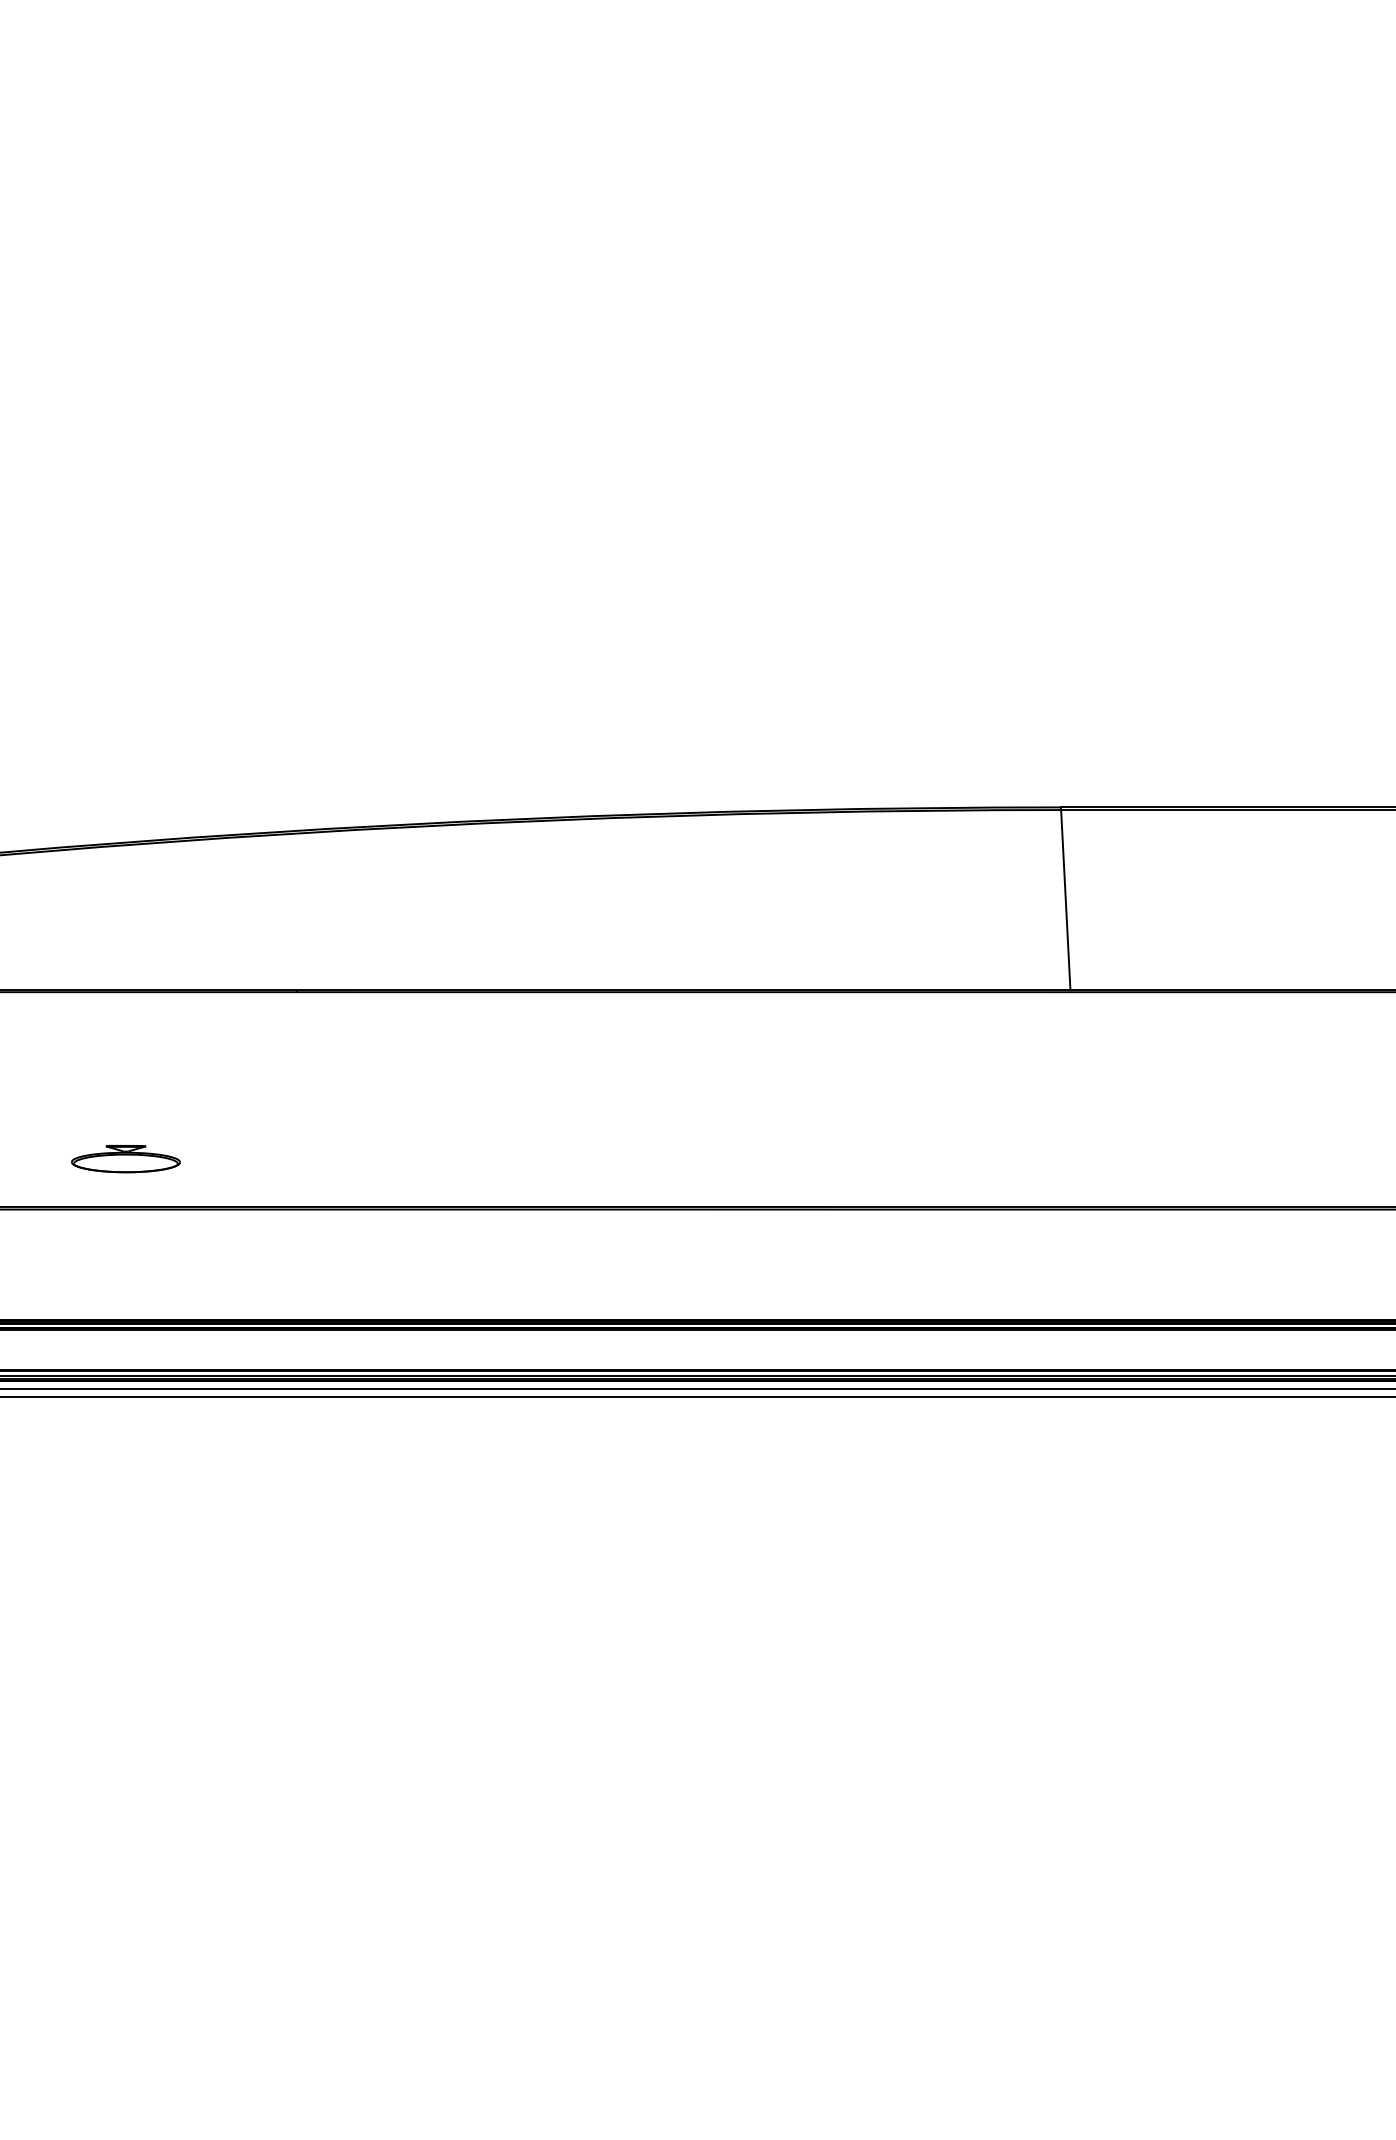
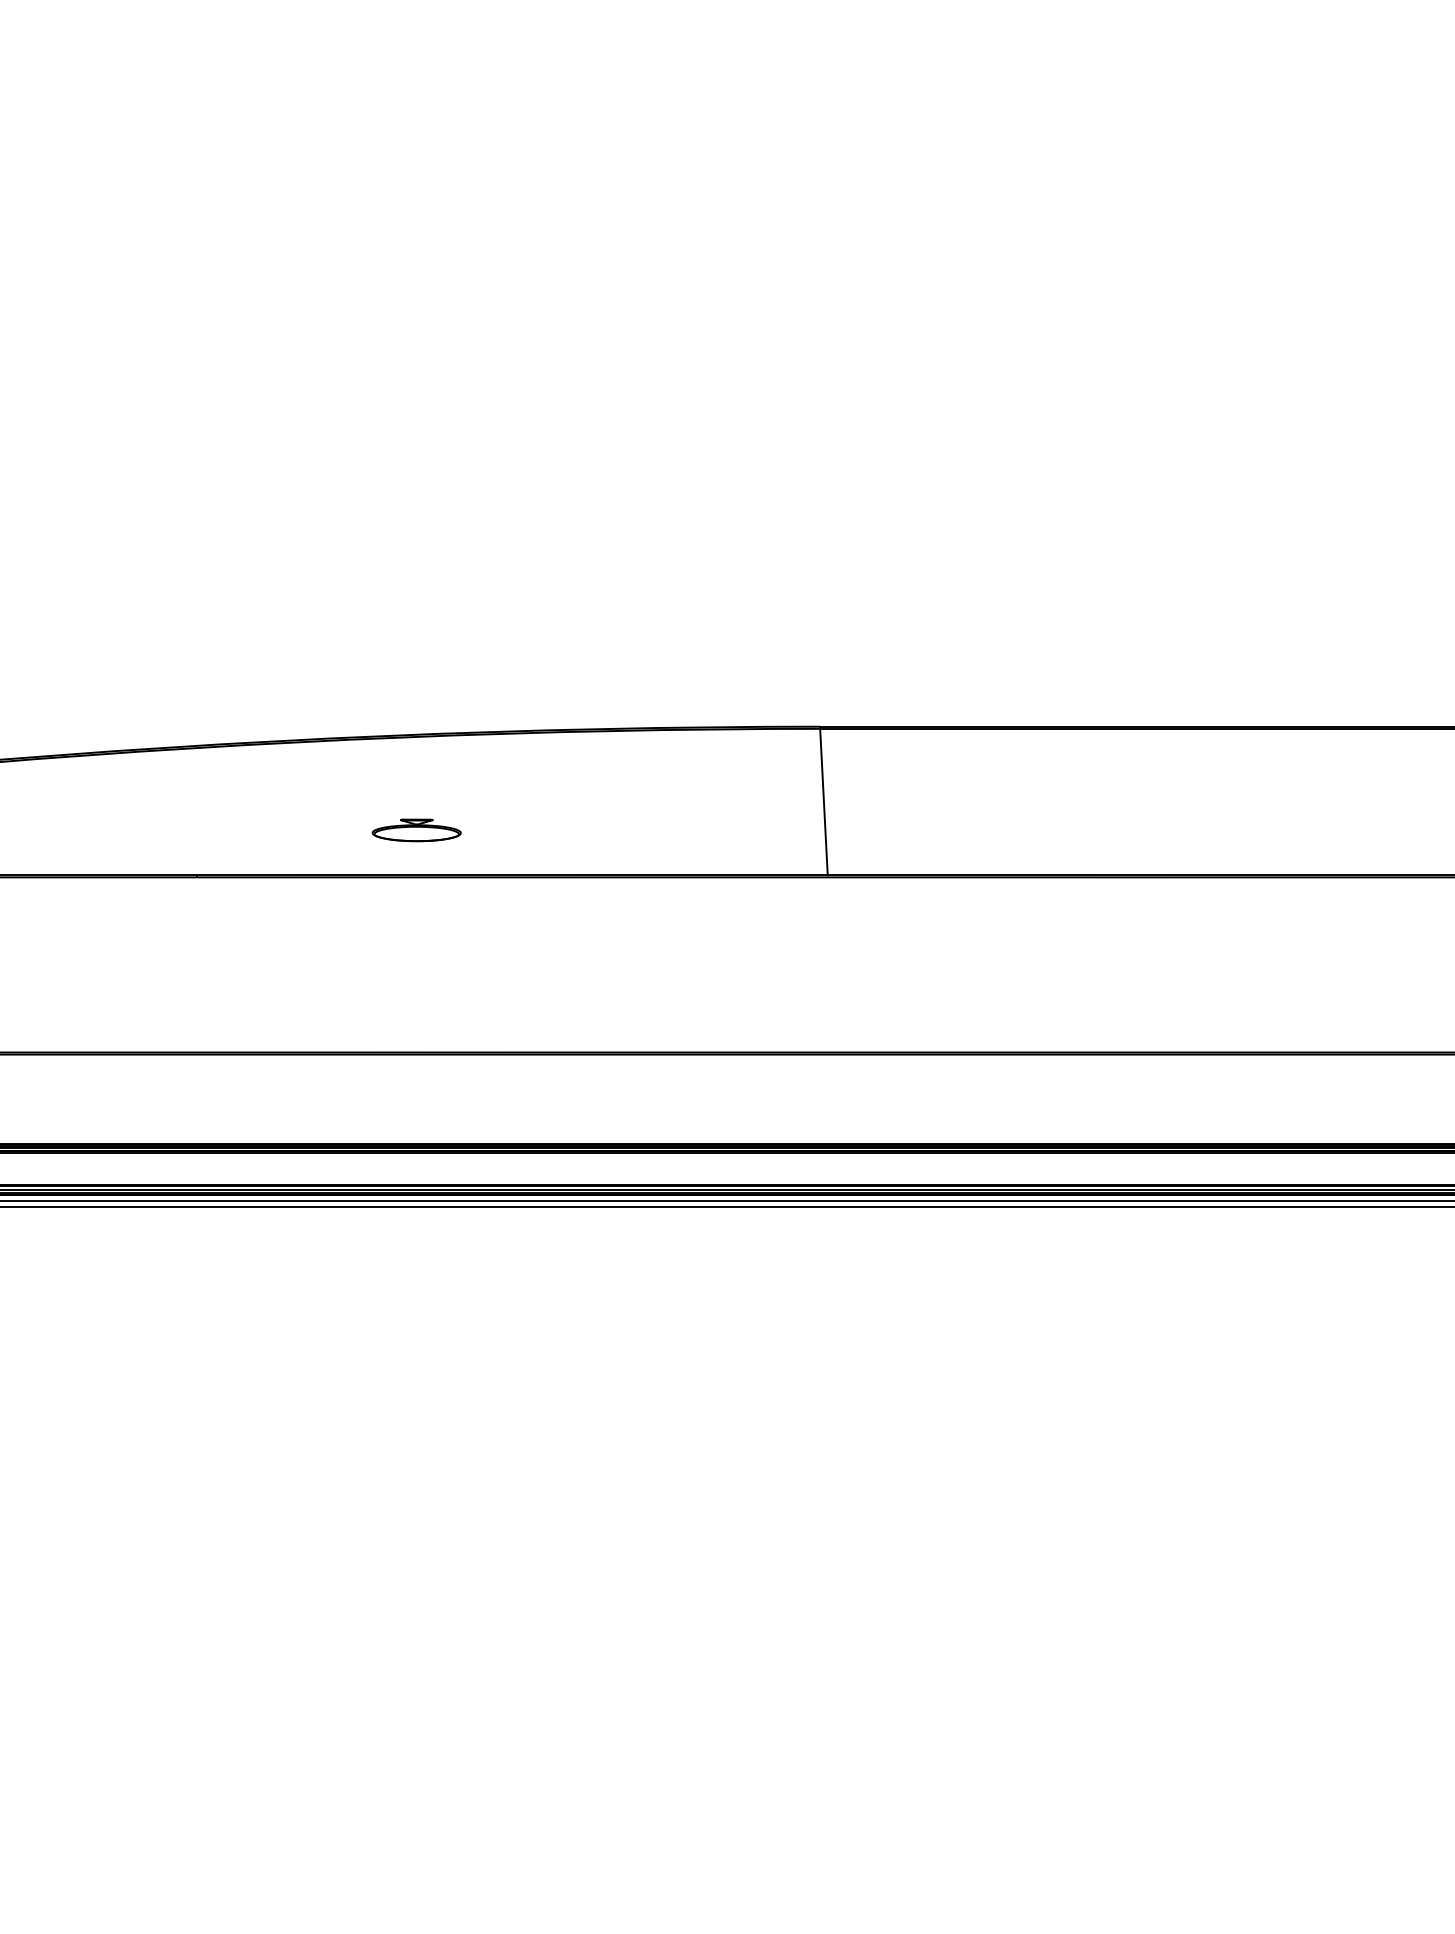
part: (125, 1159) -> (416, 830), moved

